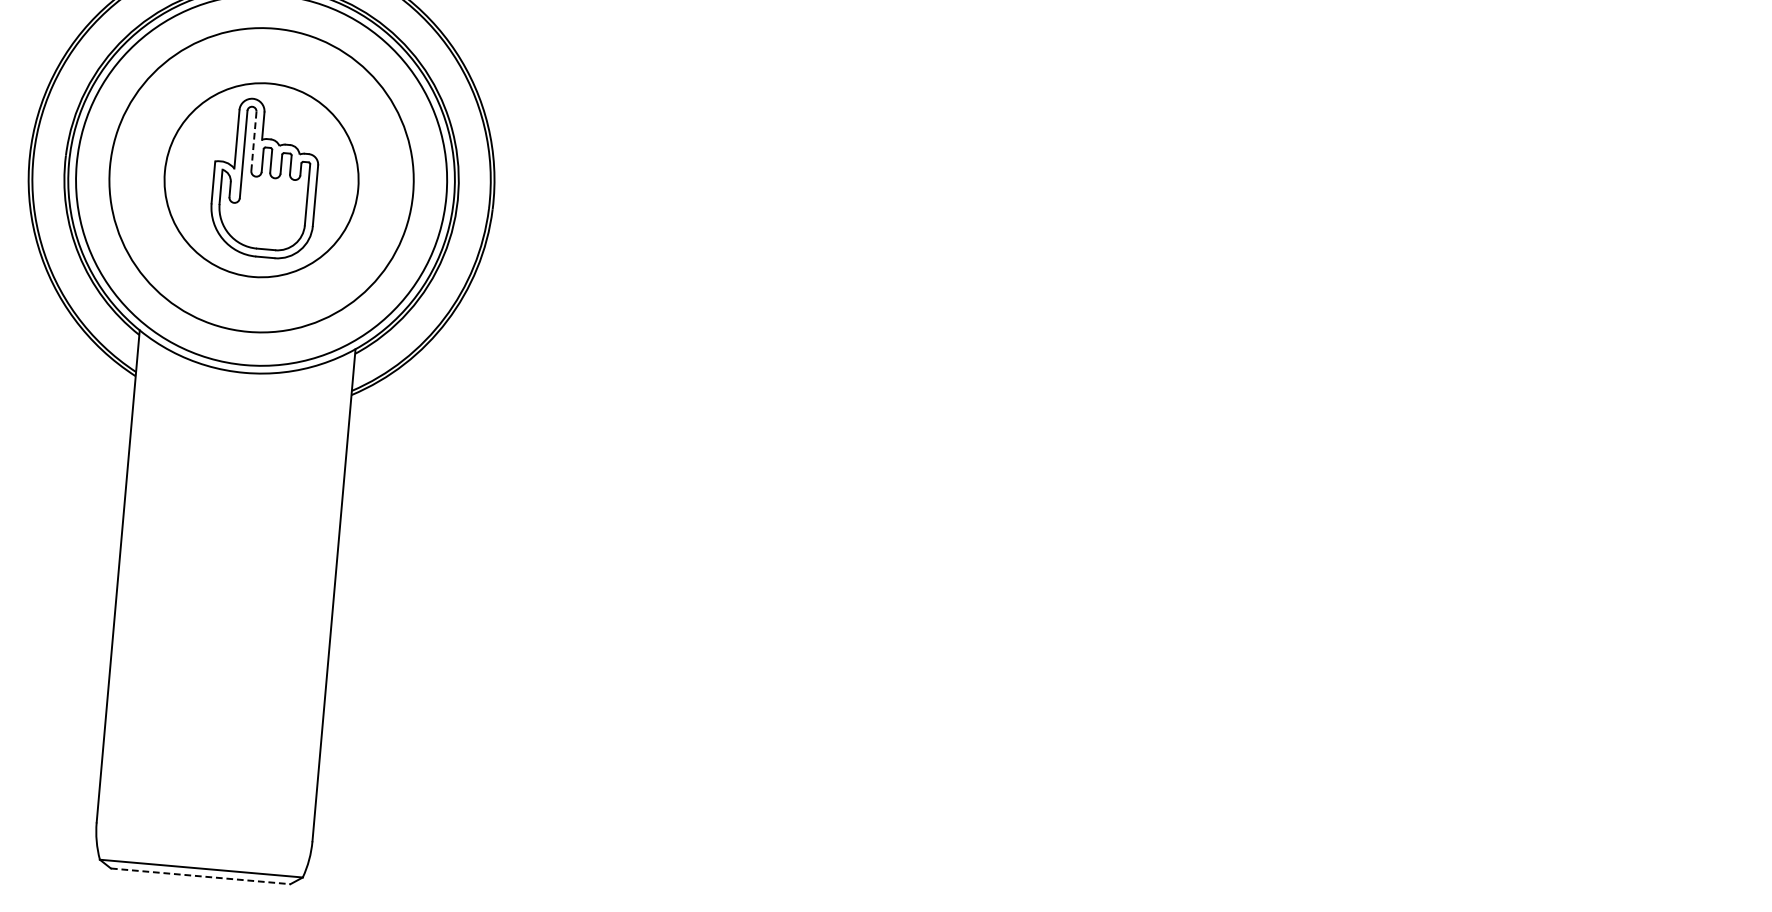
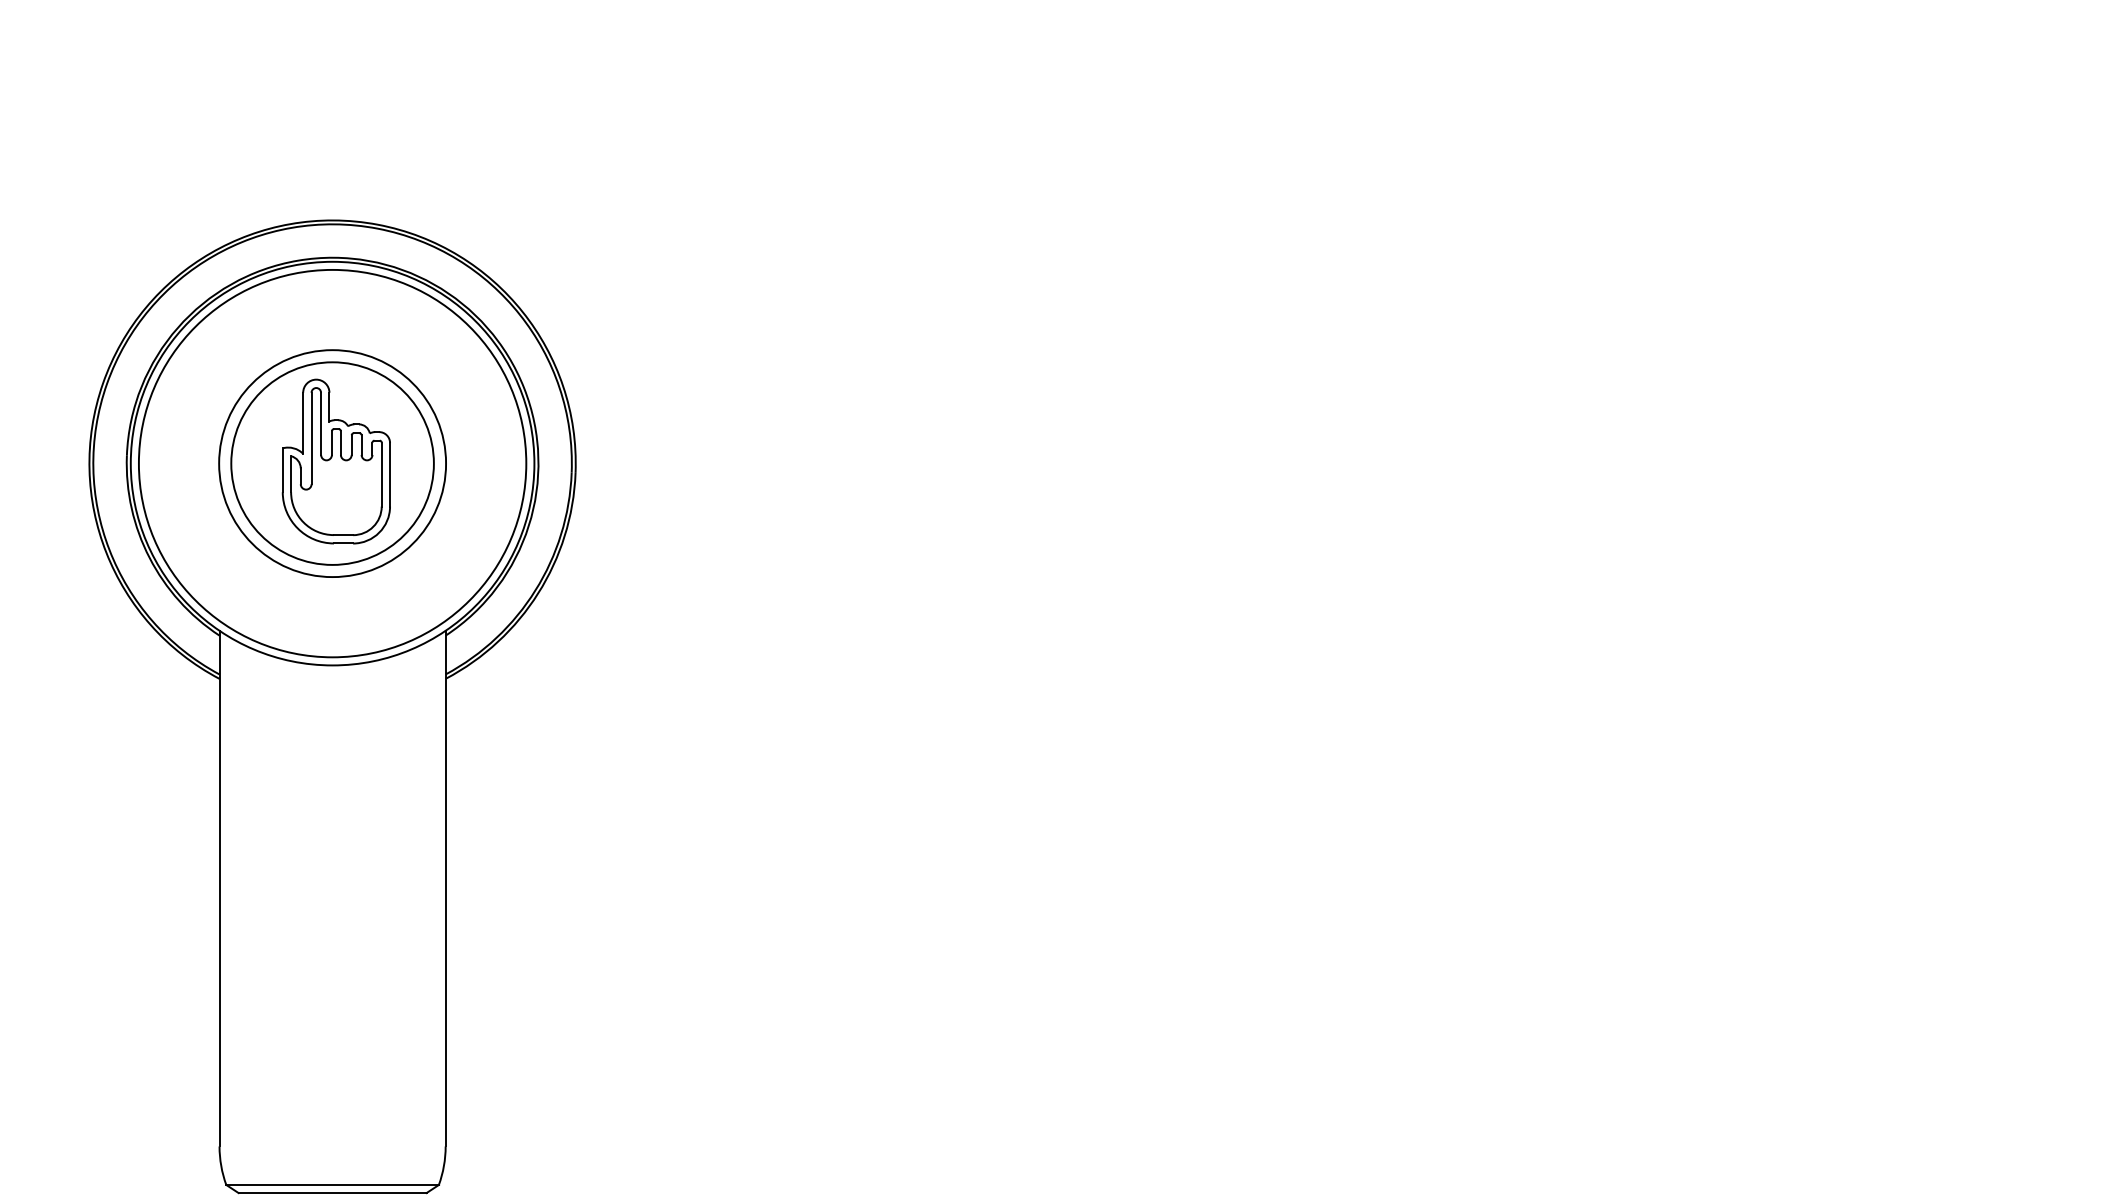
line: (254, 141) -> (321, 423), dashed -> solid
circle: (261, 180) -> (332, 463), size x0.71
line: (201, 876) -> (333, 1193), dashed -> solid

